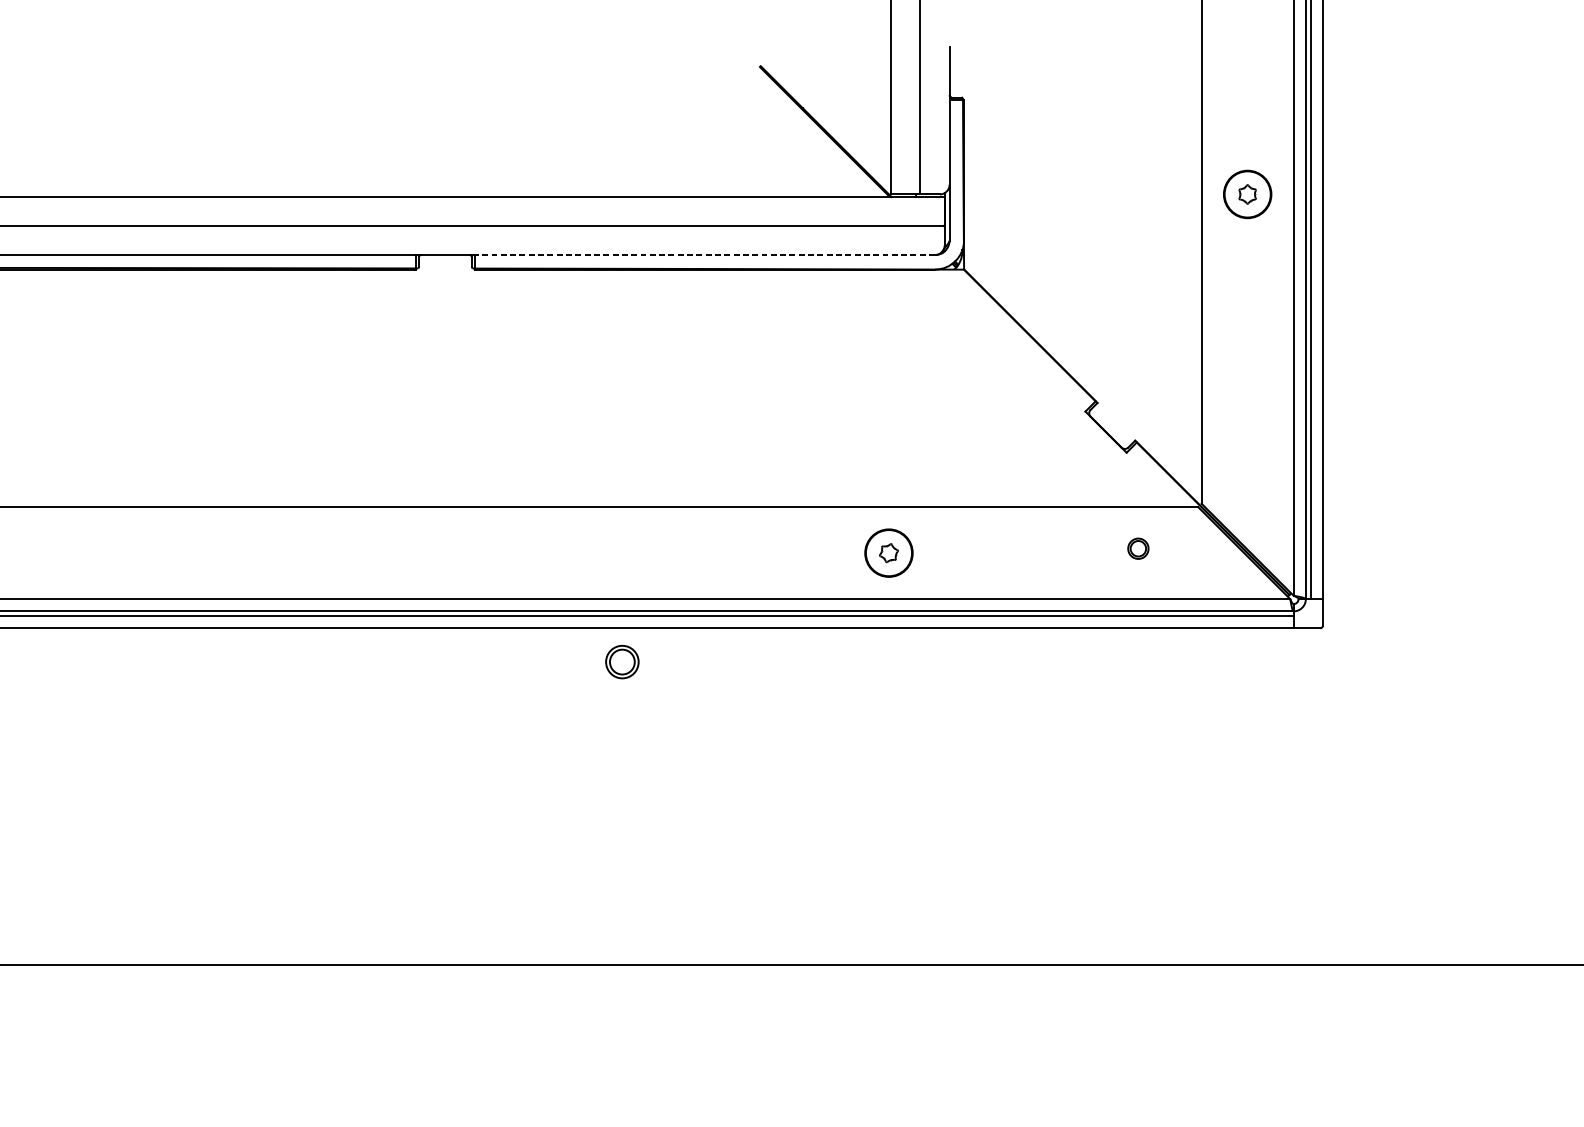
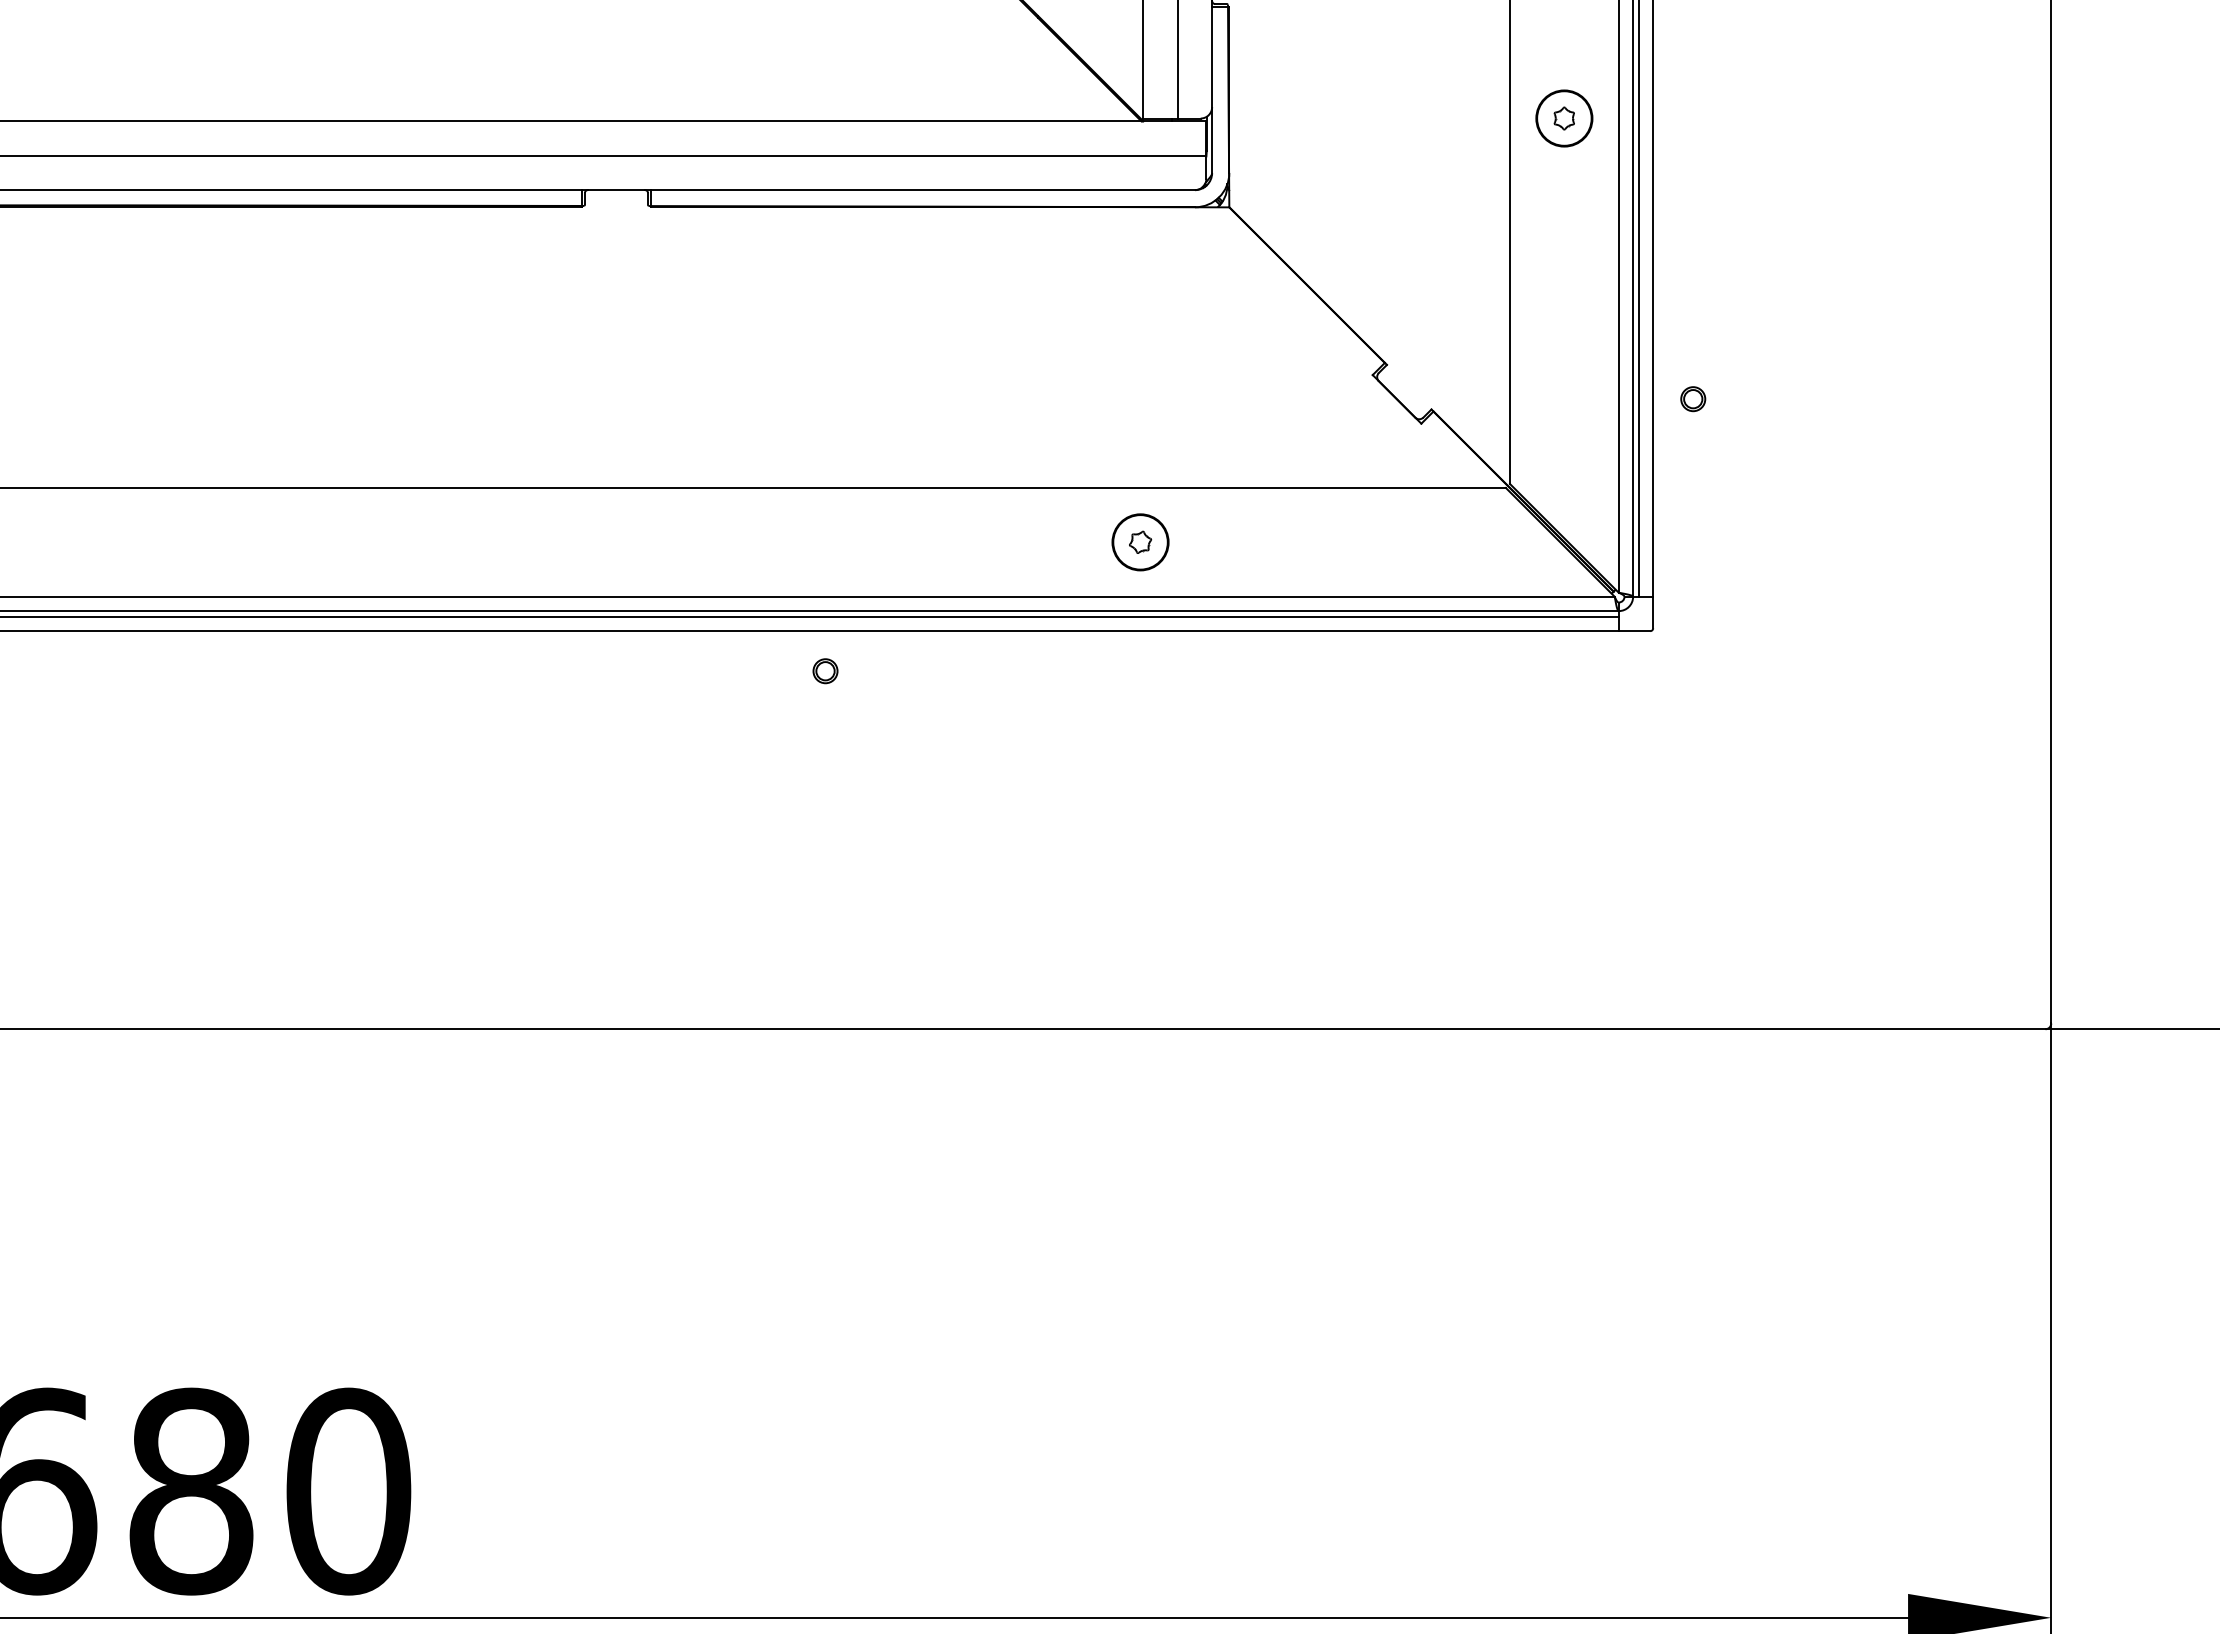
line: (704, 255) -> (922, 190), dashed -> solid
part: (1138, 549) -> (1693, 399), moved
part: (622, 662) -> (825, 671), size x0.62

